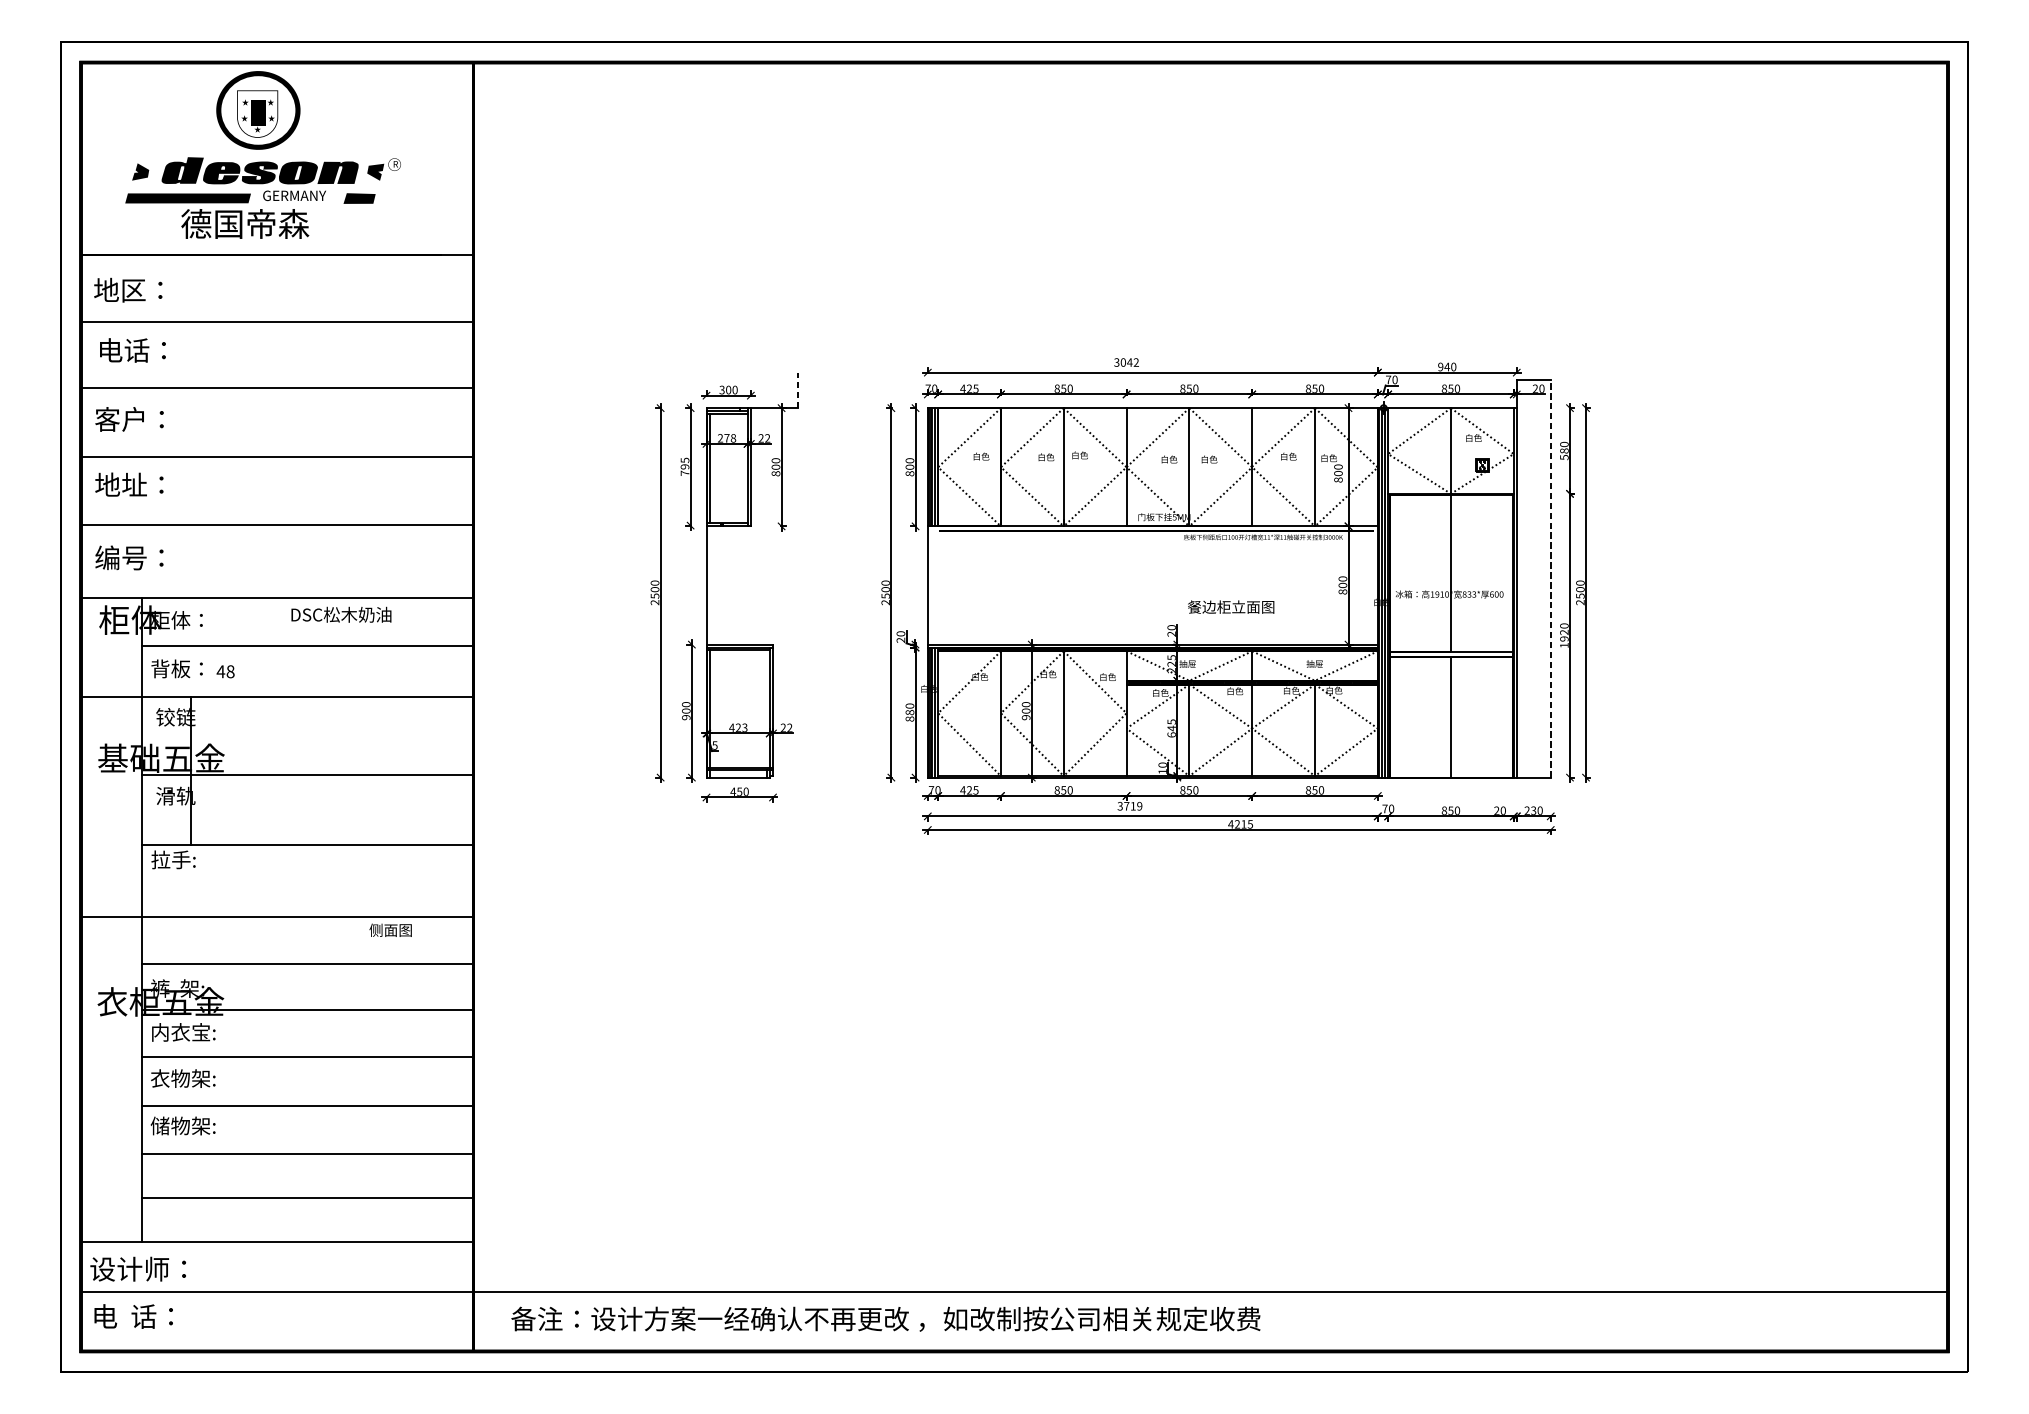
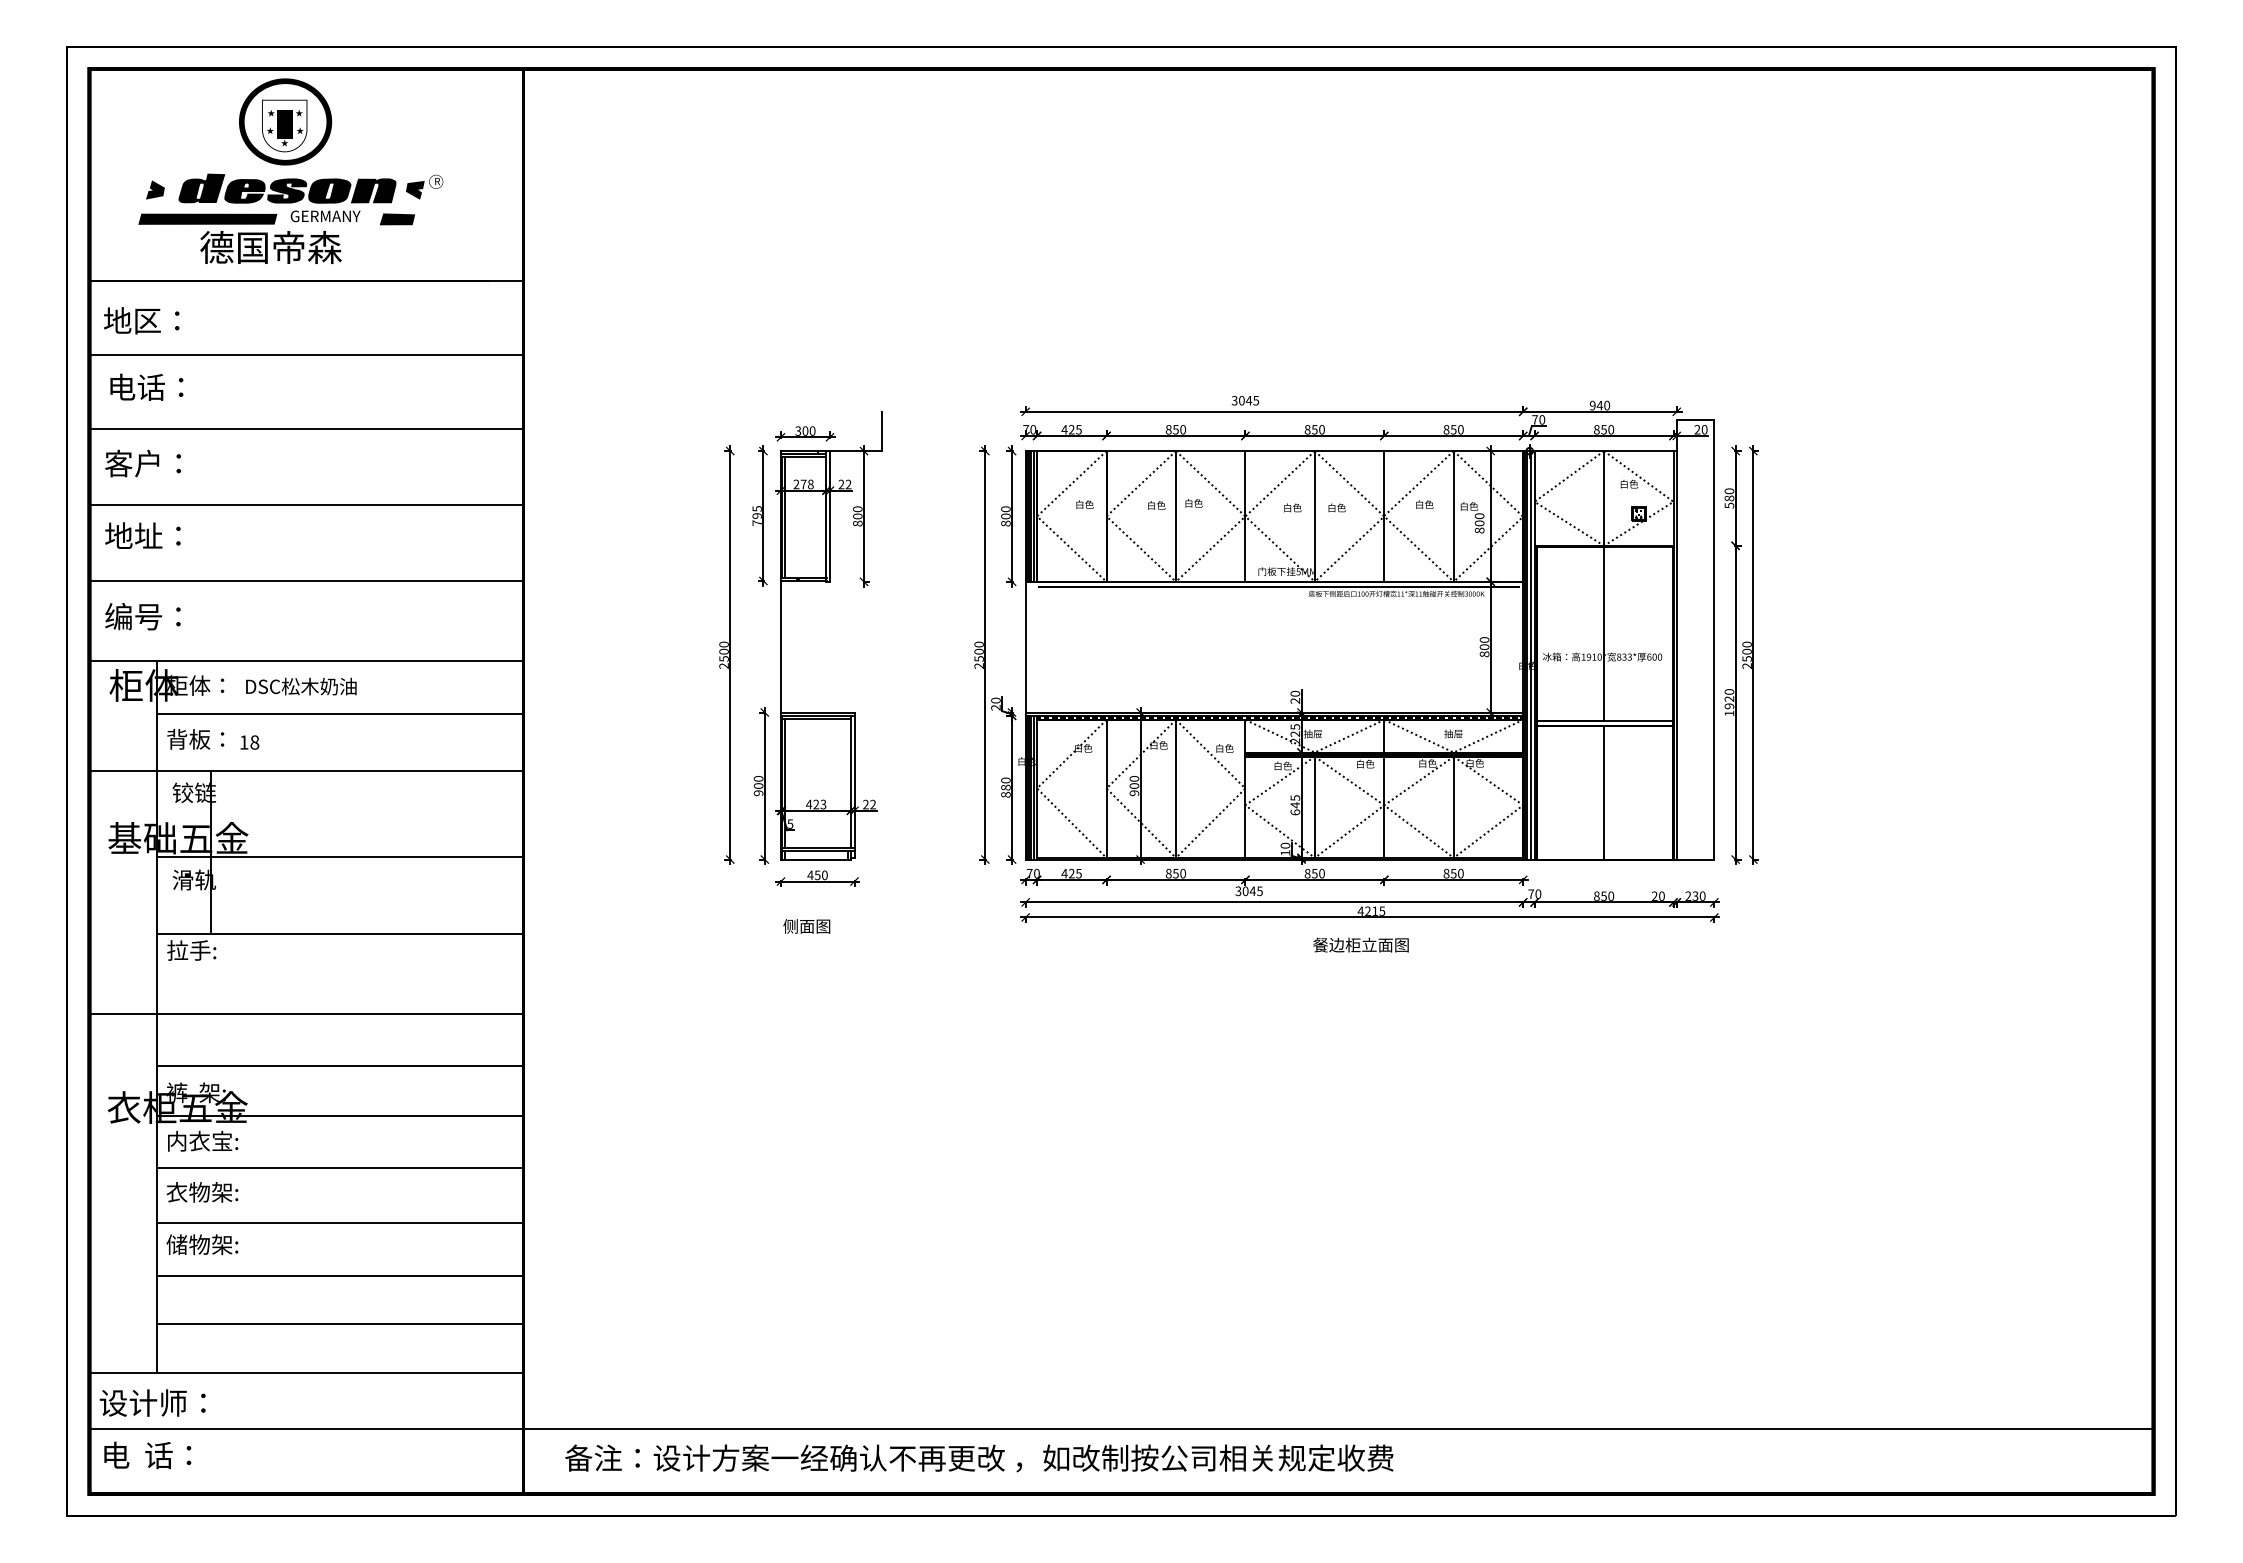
text: (1136, 362) -> (1256, 400), 3042 -> 3045
line: (798, 390) -> (882, 431), dashed -> solid
line: (1550, 578) -> (1714, 639), dashed -> solid
text: (1230, 606) -> (1360, 944), moved
text: (341, 614) -> (301, 686), moved
text: (220, 671) -> (243, 742), 48 -> 18
text: (1132, 806) -> (1252, 891), 3719 -> 3045
text: (390, 930) -> (806, 926), moved

